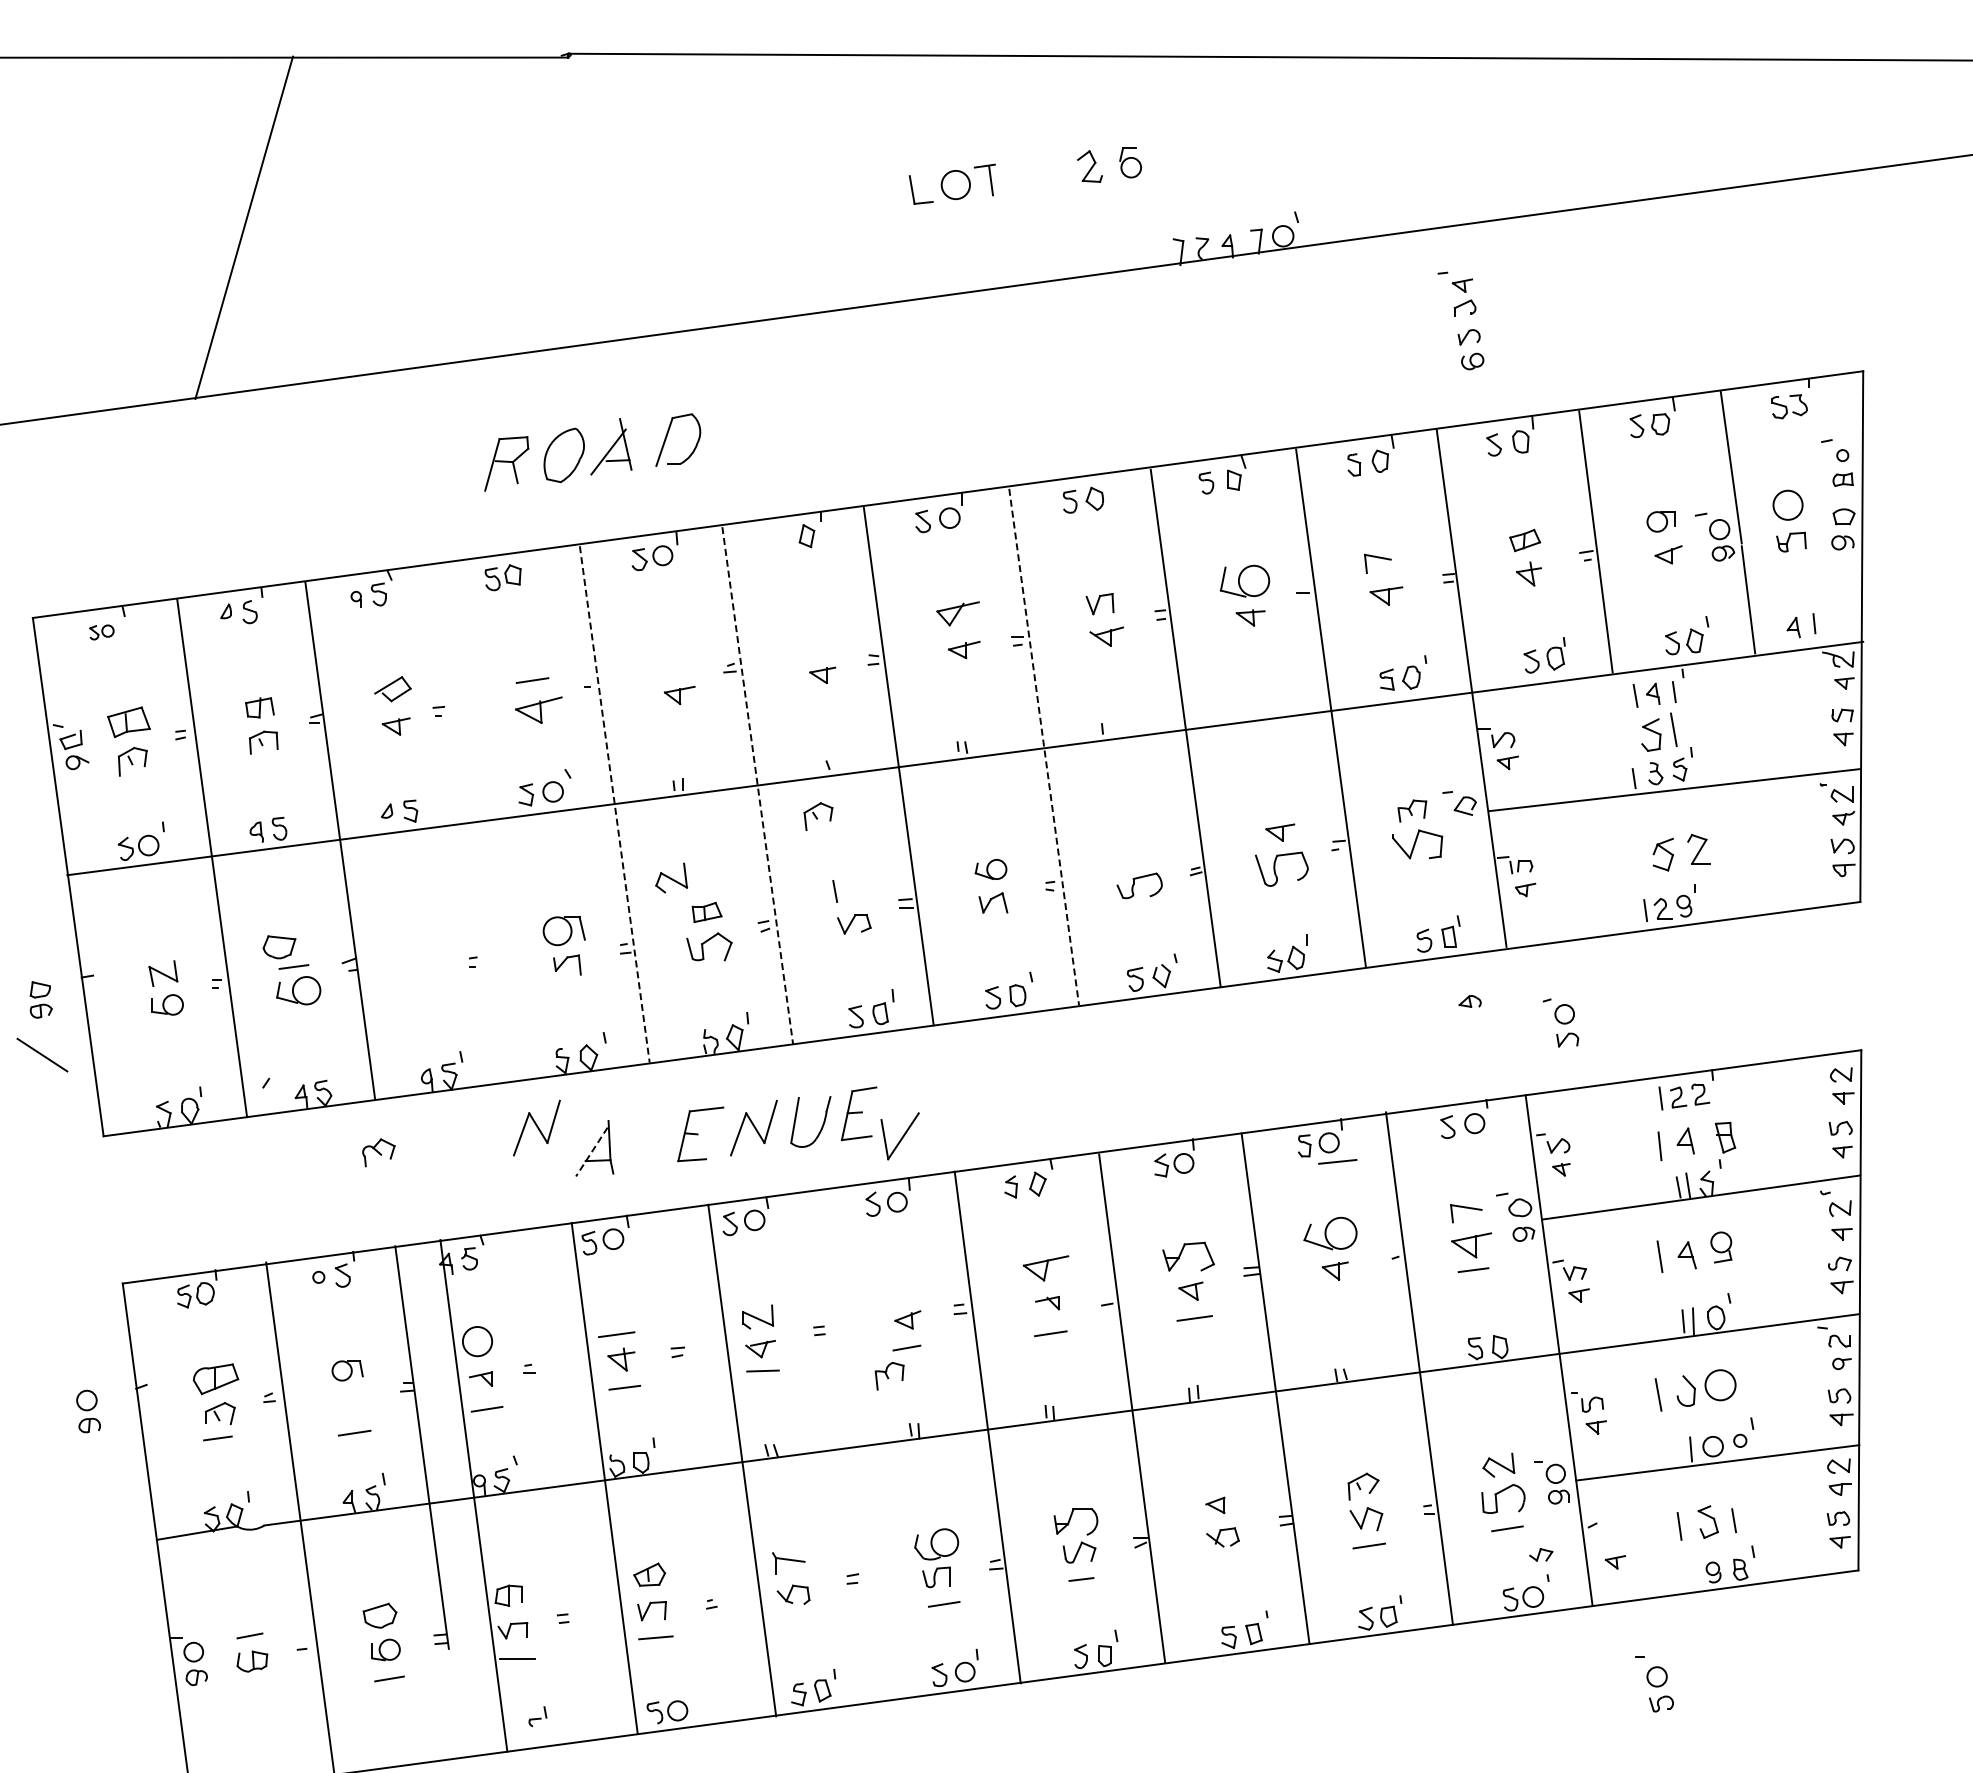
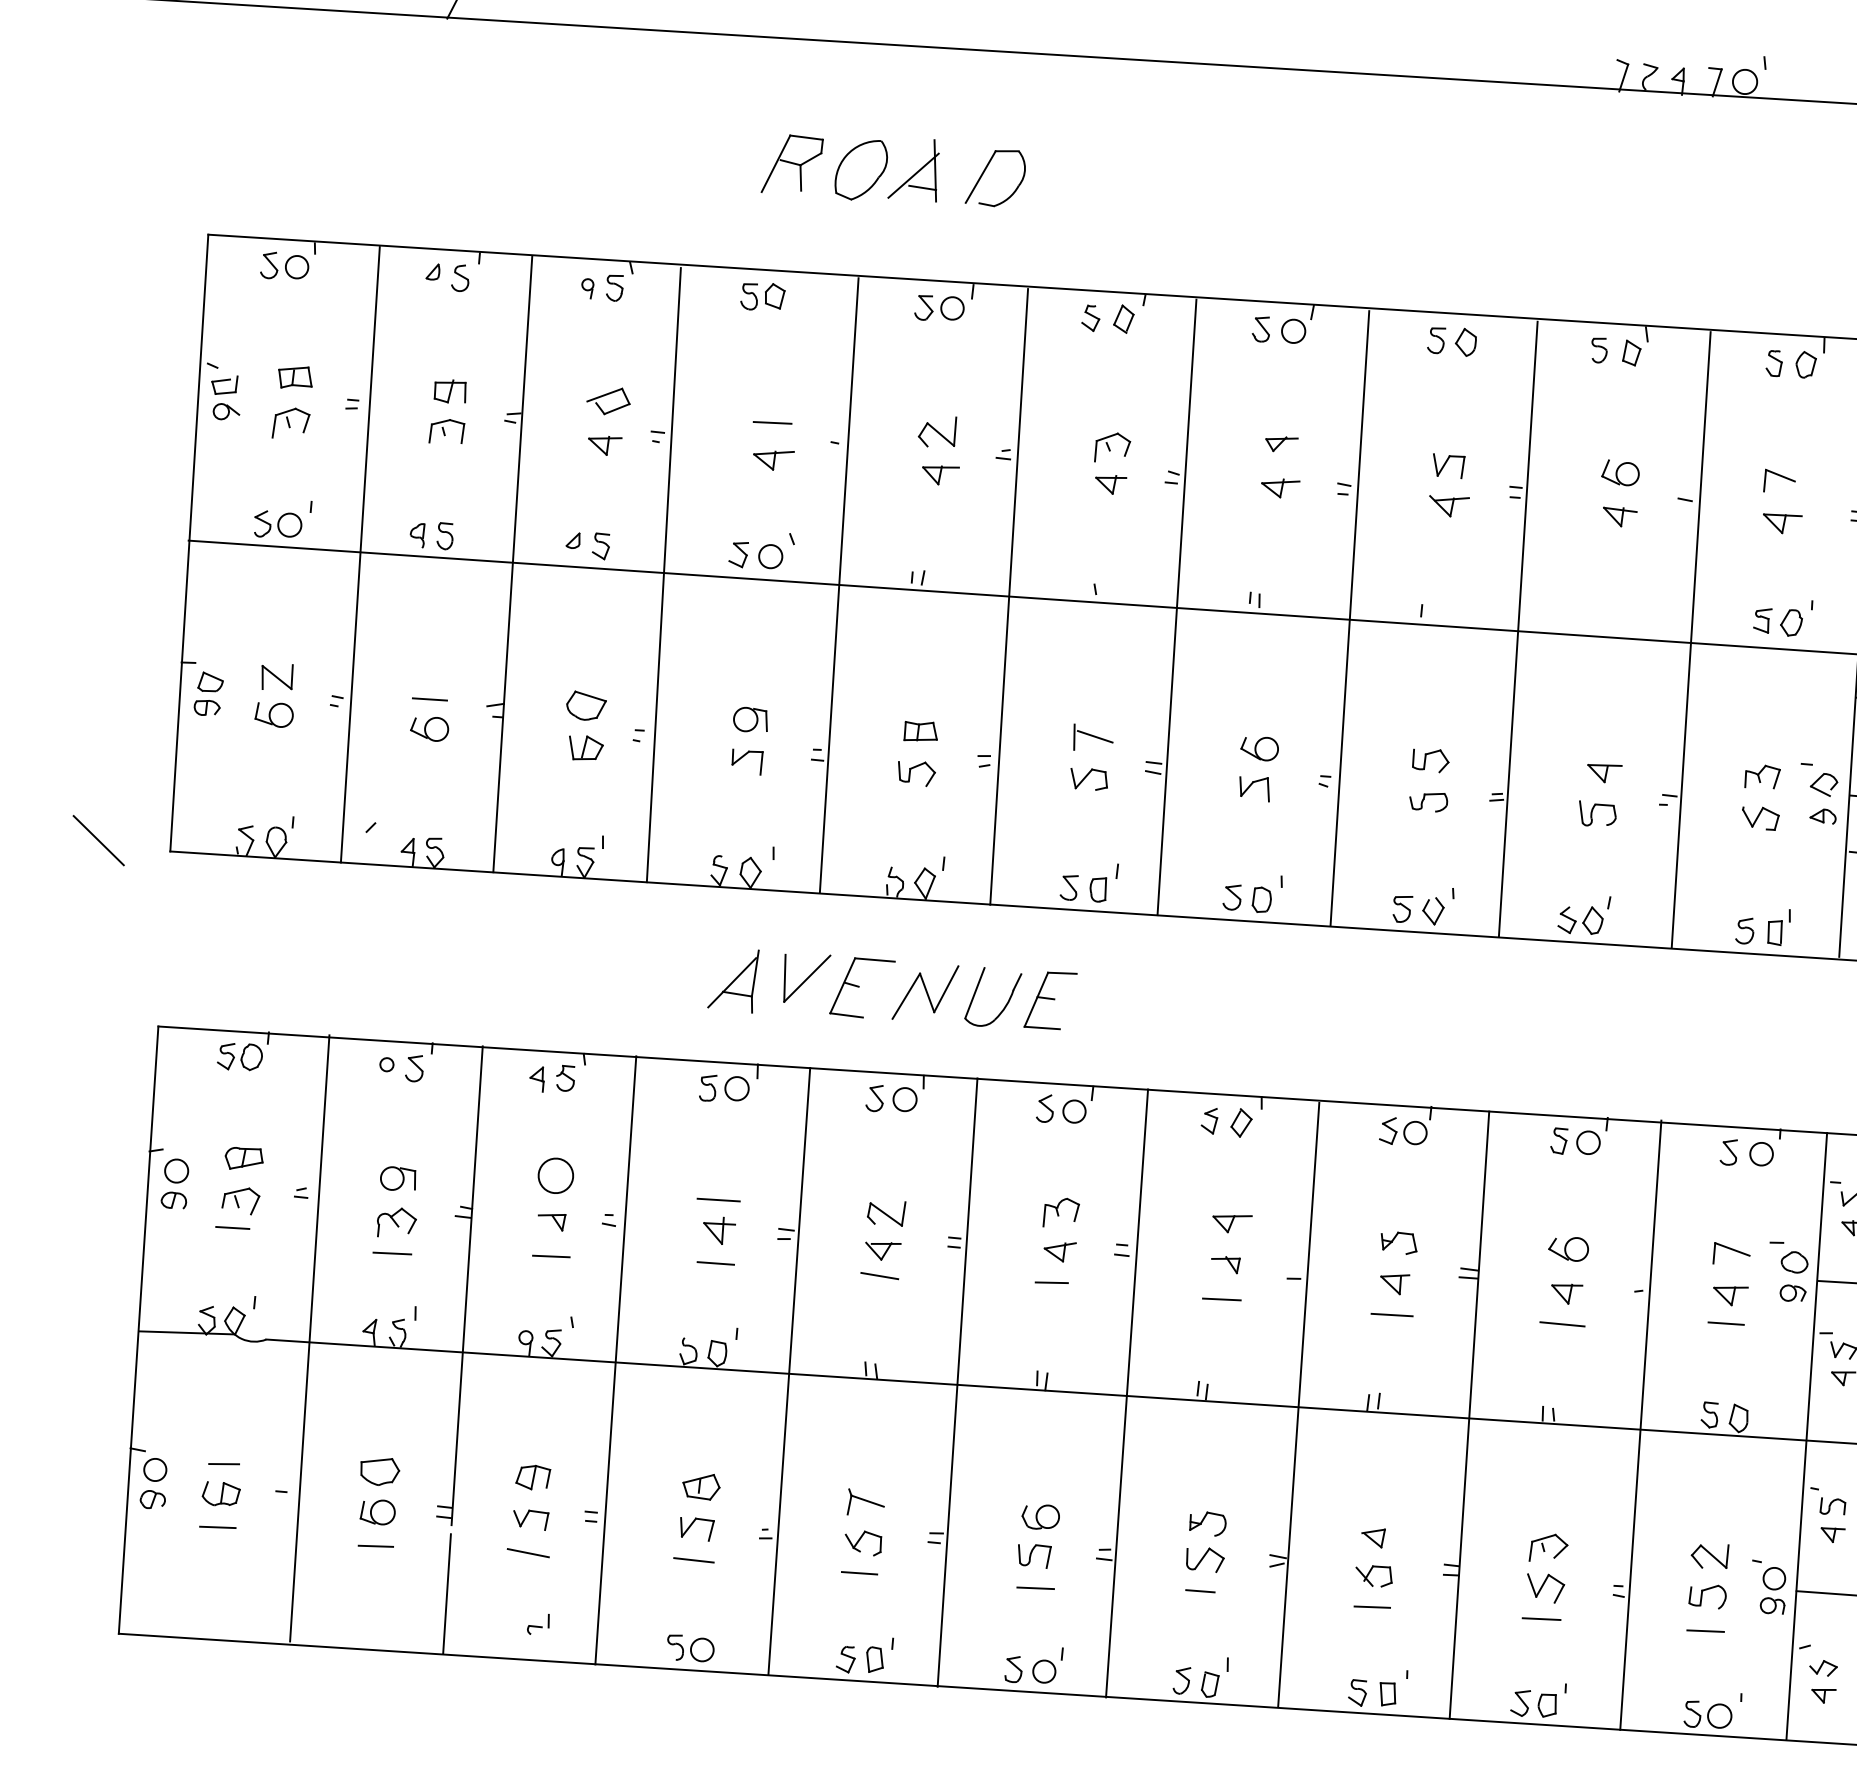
part: (779, 540) -> (1091, 317), added
part: (1245, 581) -> (1621, 473), size x0.62
part: (957, 613) -> (1280, 443), size x0.62
part: (101, 632) -> (284, 267), size x1.67
part: (538, 710) -> (772, 458), size x0.71
part: (128, 721) -> (295, 376), size x0.71
line: (1044, 747) -> (1350, 618), dashed -> solid
line: (757, 786) -> (1008, 597), dashed -> solid
line: (614, 804) -> (838, 585), dashed -> solid
part: (818, 816) -> (1112, 448), moved
line: (467, 824) -> (663, 574), added
part: (1417, 844) -> (1759, 817), size x0.62
part: (1134, 850) -> (1430, 759), added
part: (1281, 869) -> (1596, 815), size x0.62
part: (671, 877) -> (938, 430), moved
part: (1139, 885) -> (1428, 800), size x0.71
line: (852, 887) -> (1095, 736), added
part: (563, 931) -> (750, 720), size x0.71
part: (709, 946) -> (916, 771), size x0.71
part: (279, 947) -> (585, 707), moved
part: (430, 981) -> (584, 747), added
part: (298, 990) -> (429, 727), size x0.71
part: (40, 999) -> (208, 694), moved
part: (1469, 1001) -> (1822, 815), moved
line: (42, 1054) -> (98, 839), moved
part: (536, 1127) -> (673, 941), removed
part: (899, 1136) -> (802, 978), moved
part: (378, 1152) -> (395, 1223), moved
line: (591, 1152) -> (731, 983), dashed -> solid
line: (1337, 1161) -> (1562, 1323), moved
part: (1330, 1233) -> (1569, 1248), size x0.62
part: (1471, 1244) -> (1729, 1293), size x0.71
part: (1188, 1256) -> (1399, 1241), size x0.62
part: (1045, 1267) -> (1230, 1221), size x0.71
part: (889, 1375) -> (1060, 1212), moved
part: (215, 1378) -> (243, 1157), size x0.71
part: (88, 1411) -> (175, 1184), moved
line: (742, 1460) -> (957, 1382), moved
line: (604, 1477) -> (789, 1370), moved
line: (473, 1495) -> (615, 1359), moved
part: (1503, 1499) -> (1707, 1596), size x0.71
part: (1076, 1521) -> (1208, 1522), size x0.71
part: (936, 1543) -> (1040, 1515), size x0.71
part: (1541, 1554) -> (1823, 1667), moved
line: (1226, 1563) -> (1372, 1606), added
line: (795, 1621) -> (859, 1573), added
line: (255, 1689) -> (218, 1527), added
line: (456, 1706) -> (447, 1593), added

